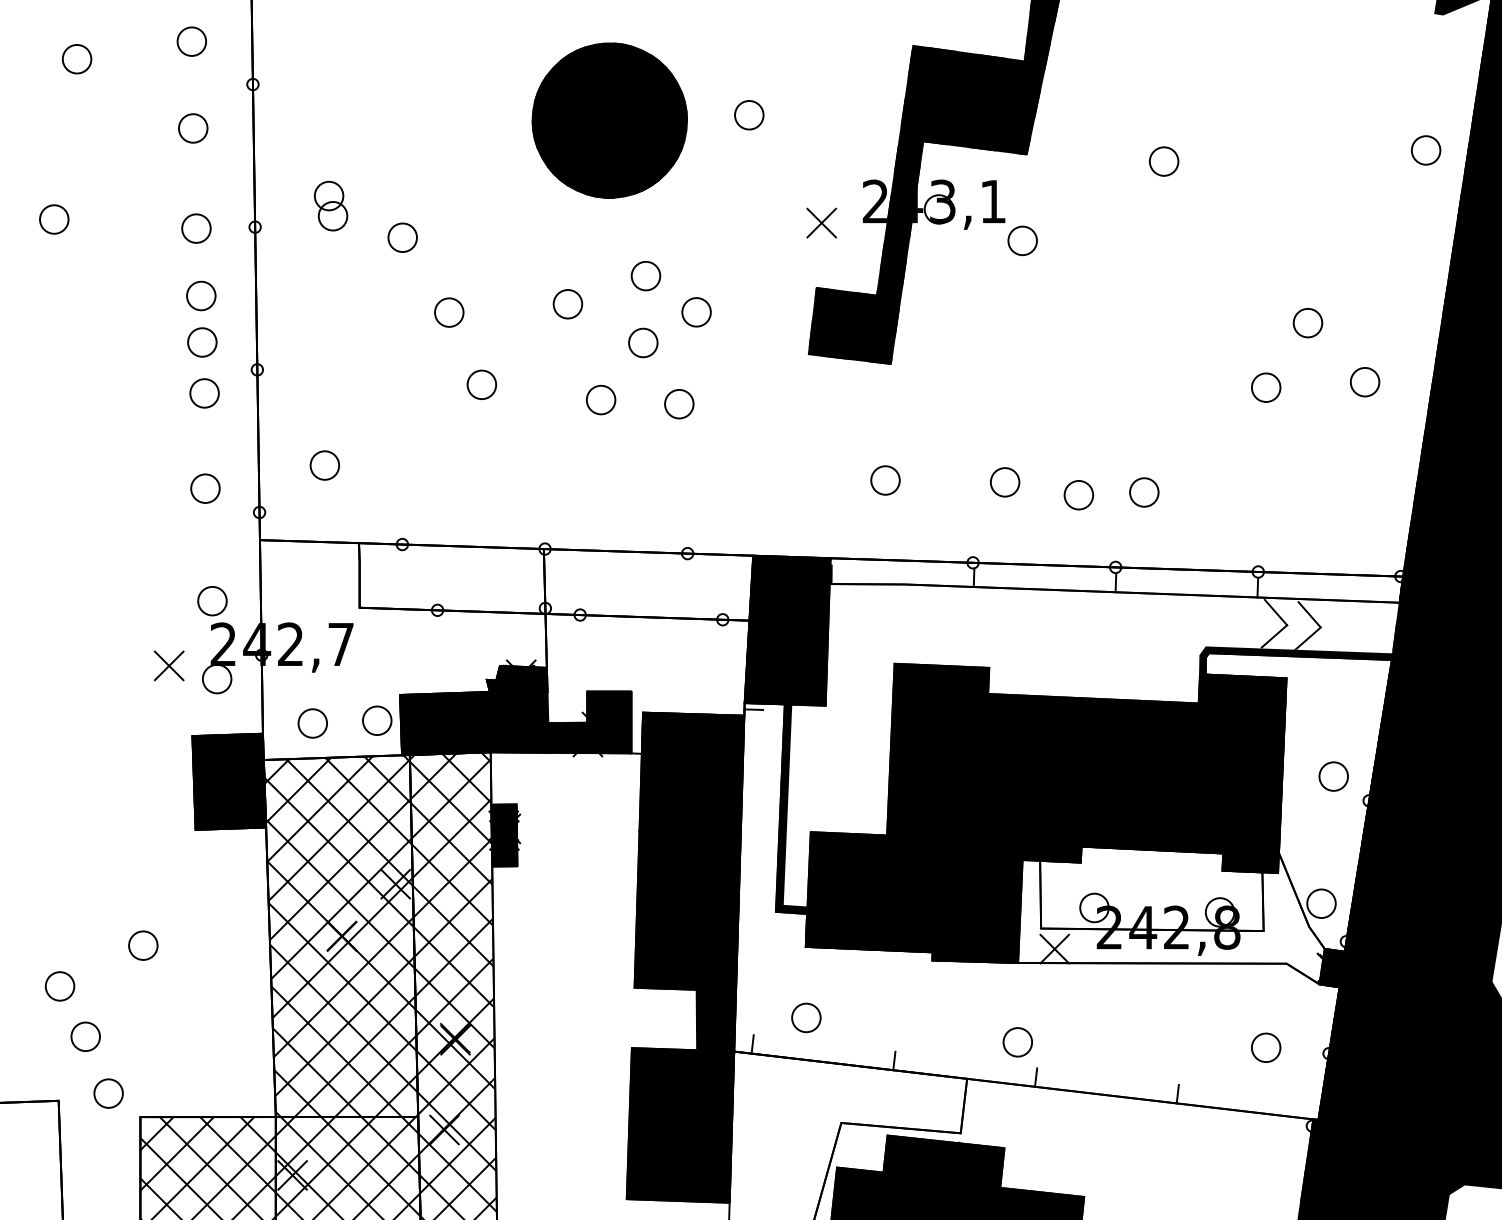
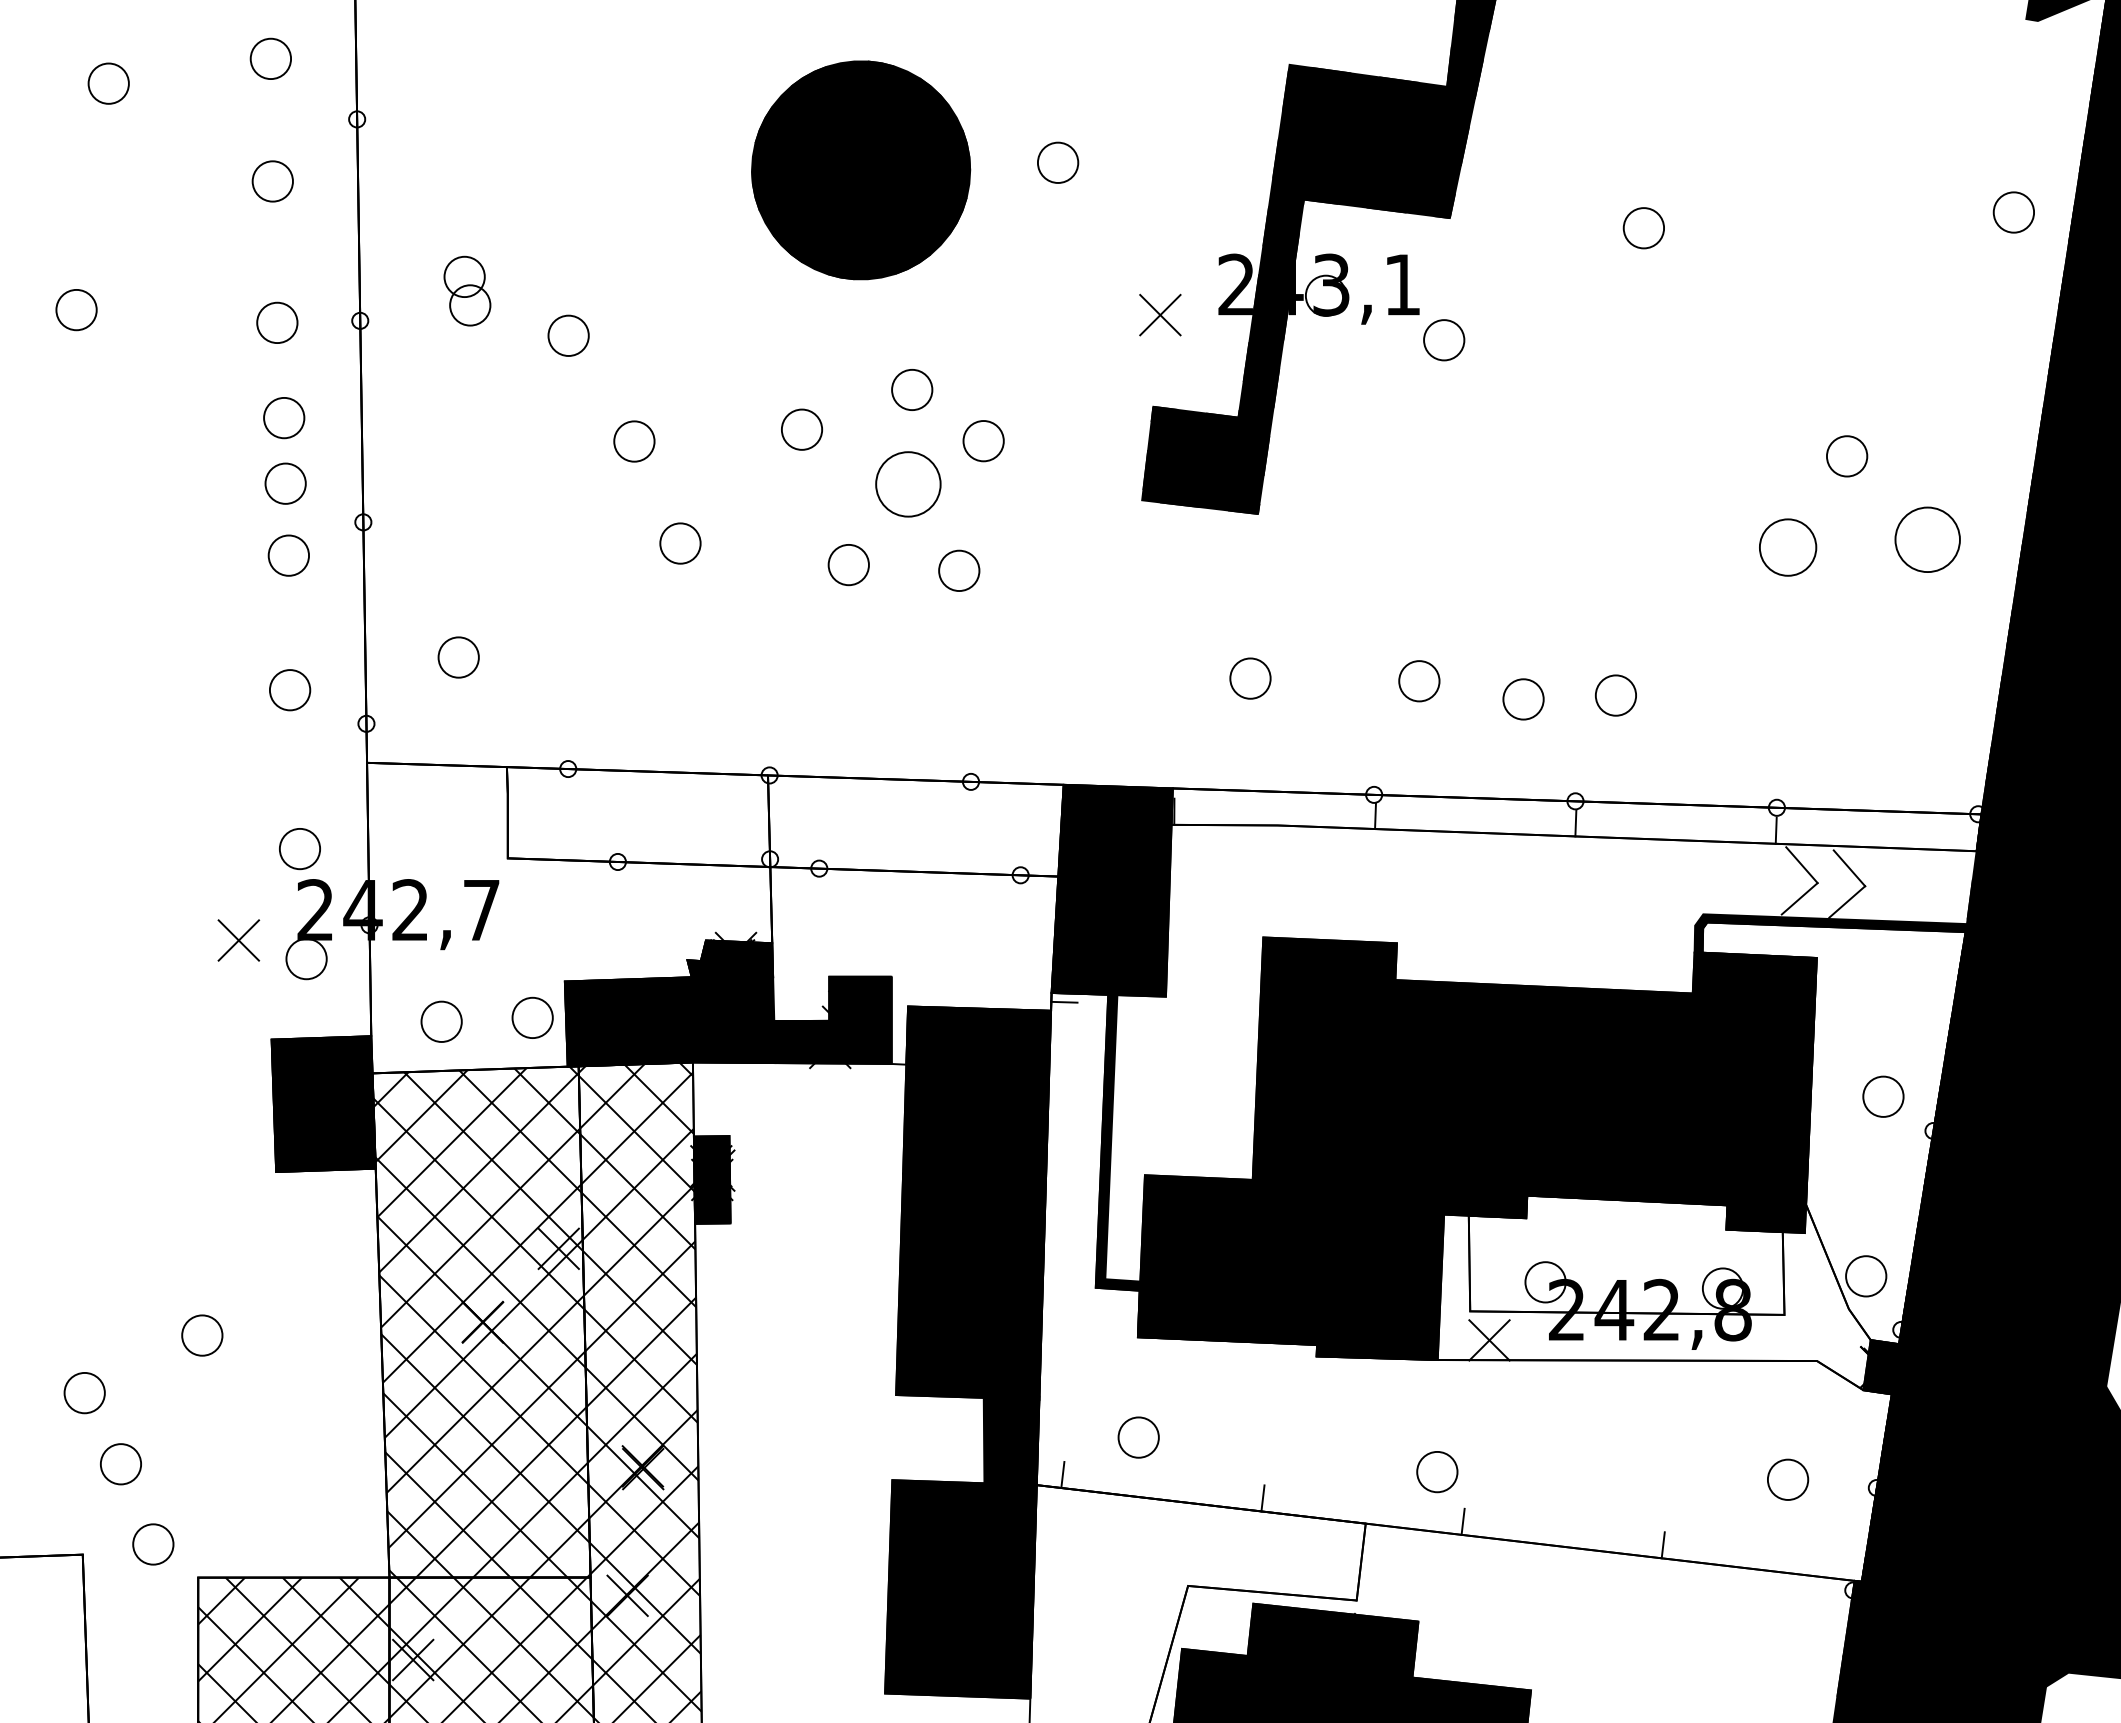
circle: (643, 343) -> (908, 484), size x1.6
circle: (1364, 381) -> (1927, 539), size x1.6
circle: (1265, 387) -> (1787, 547), size x1.4

